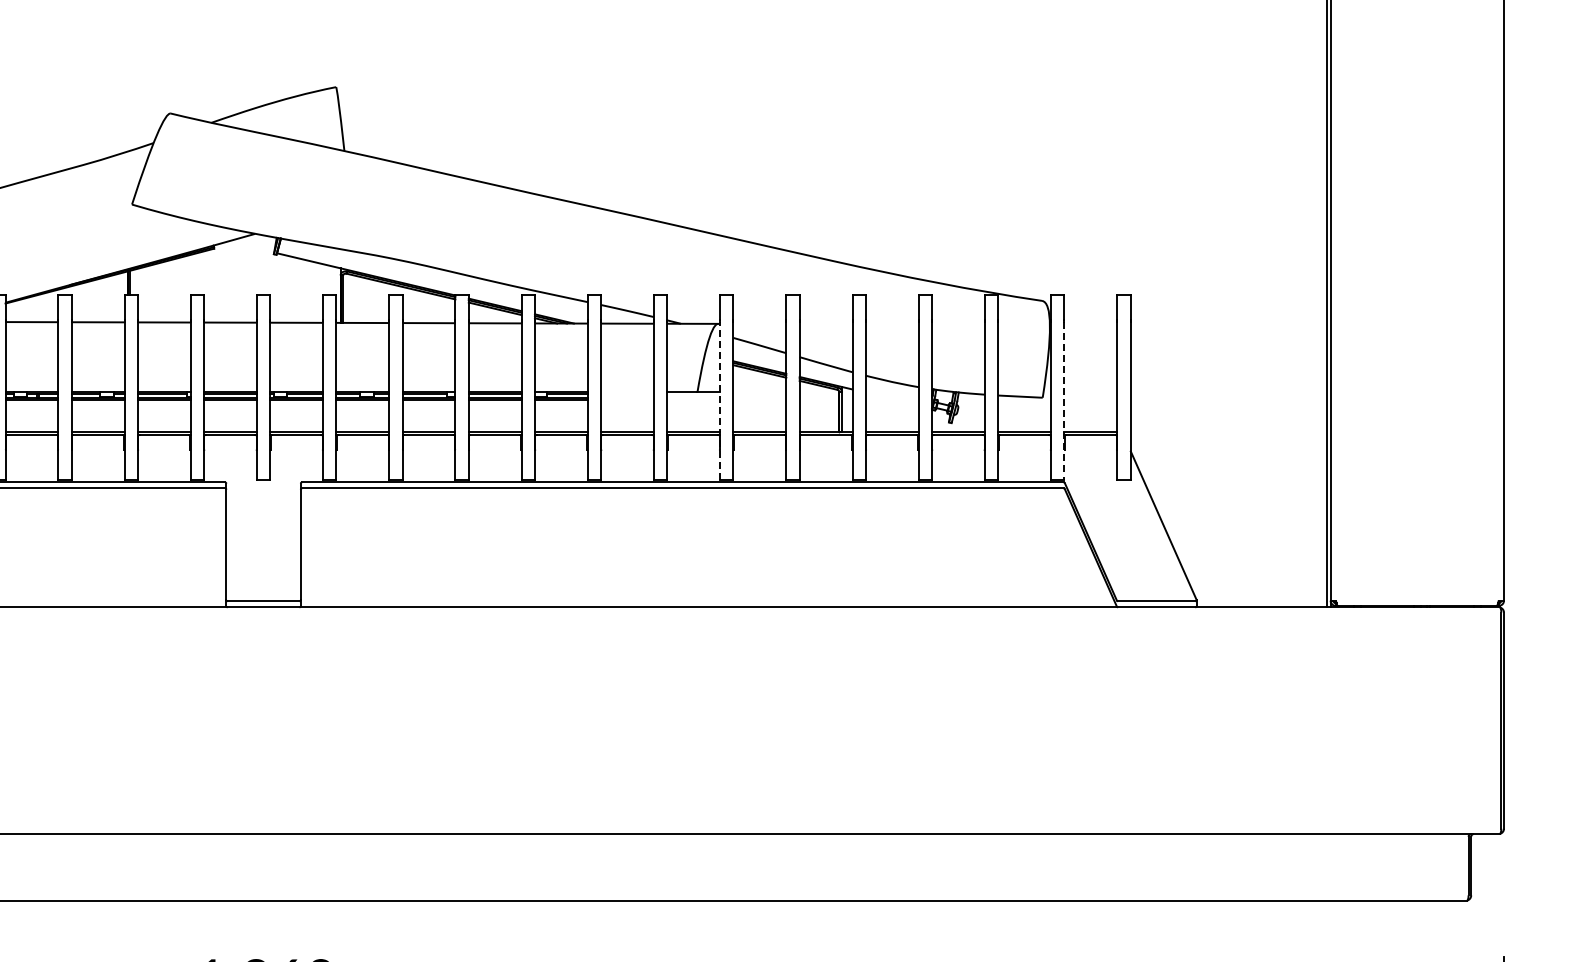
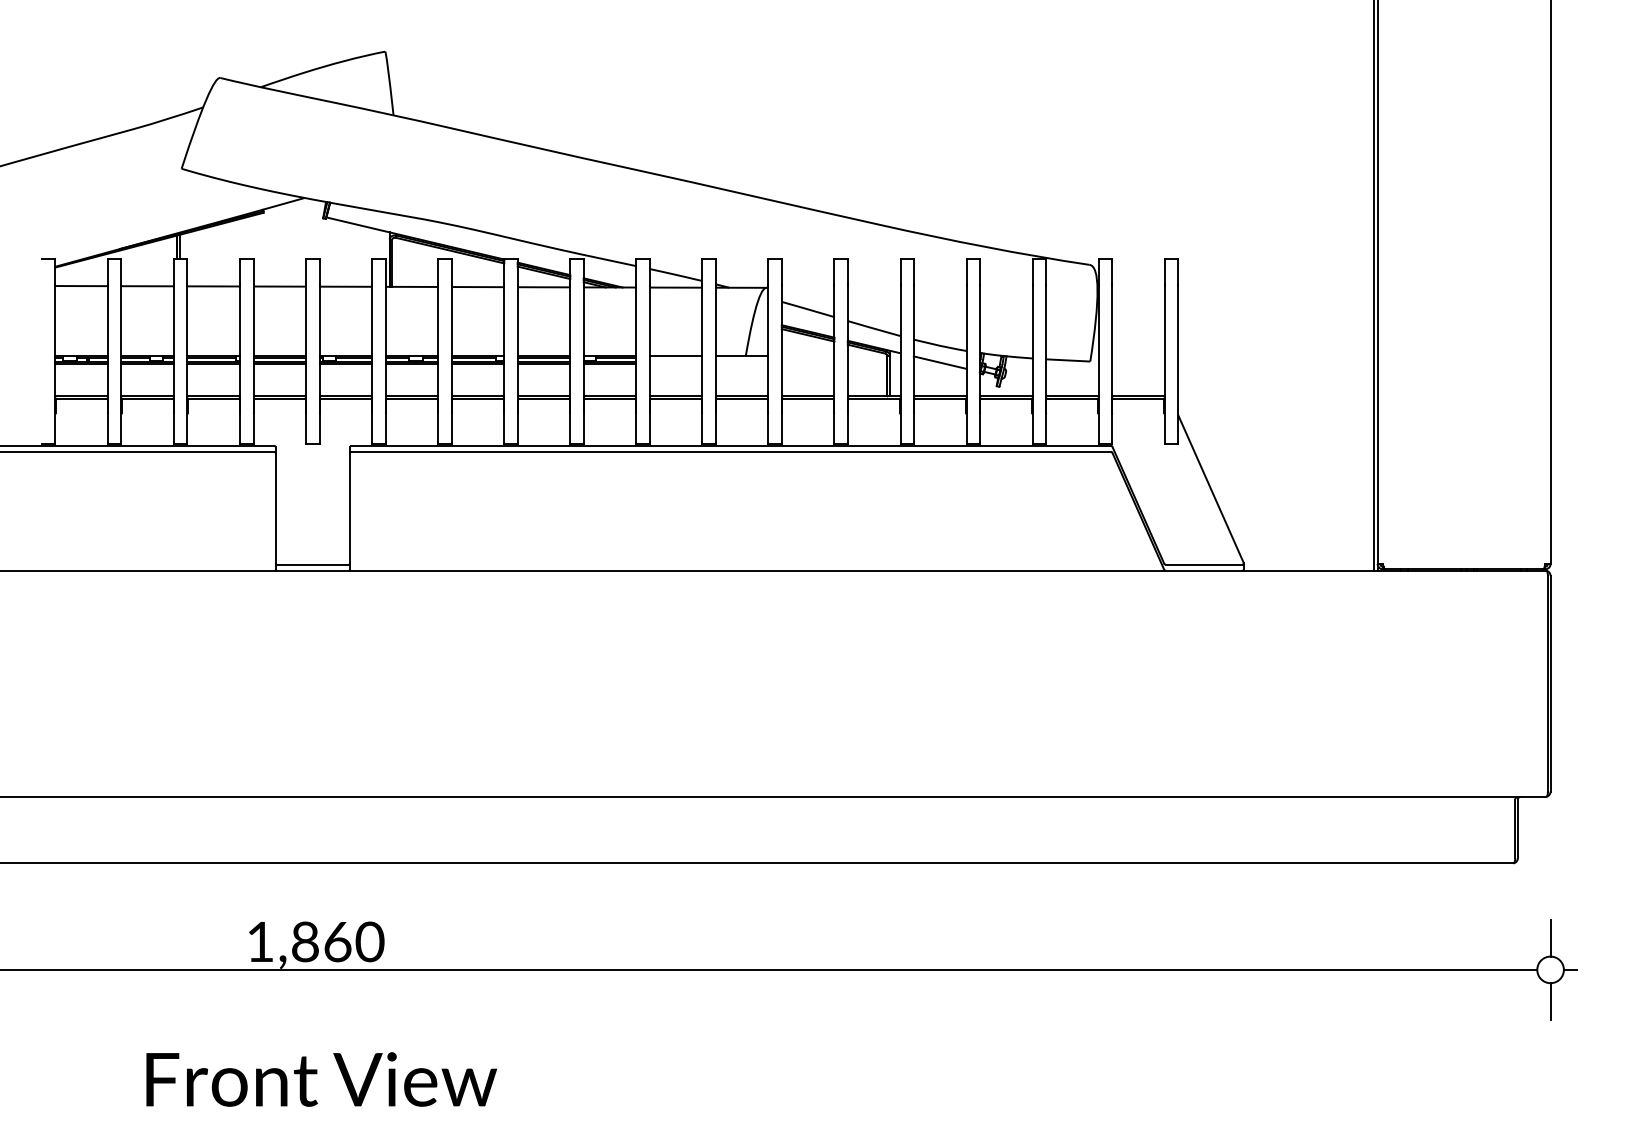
line: (626, 391) -> (675, 355), added
line: (891, 398) -> (939, 362), added
line: (720, 400) -> (768, 364), dashed -> solid
line: (1063, 400) -> (1111, 364), dashed -> solid

